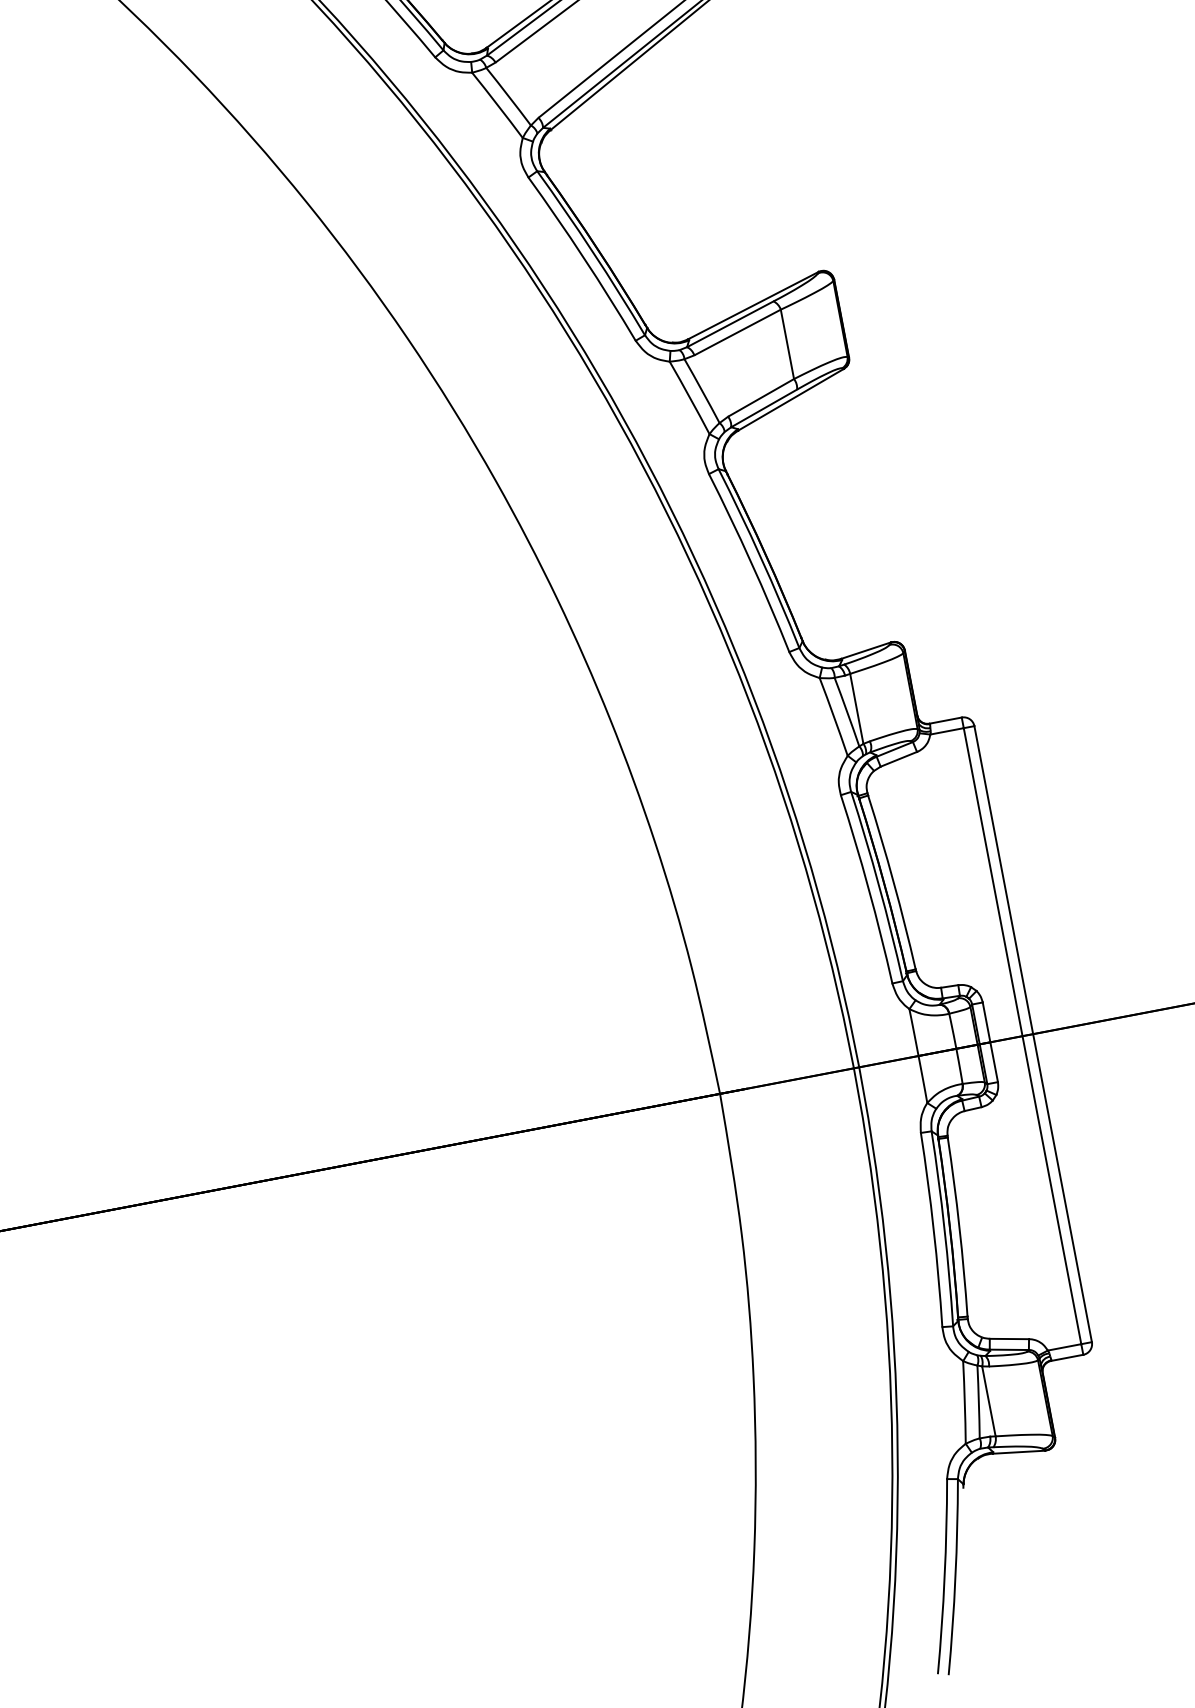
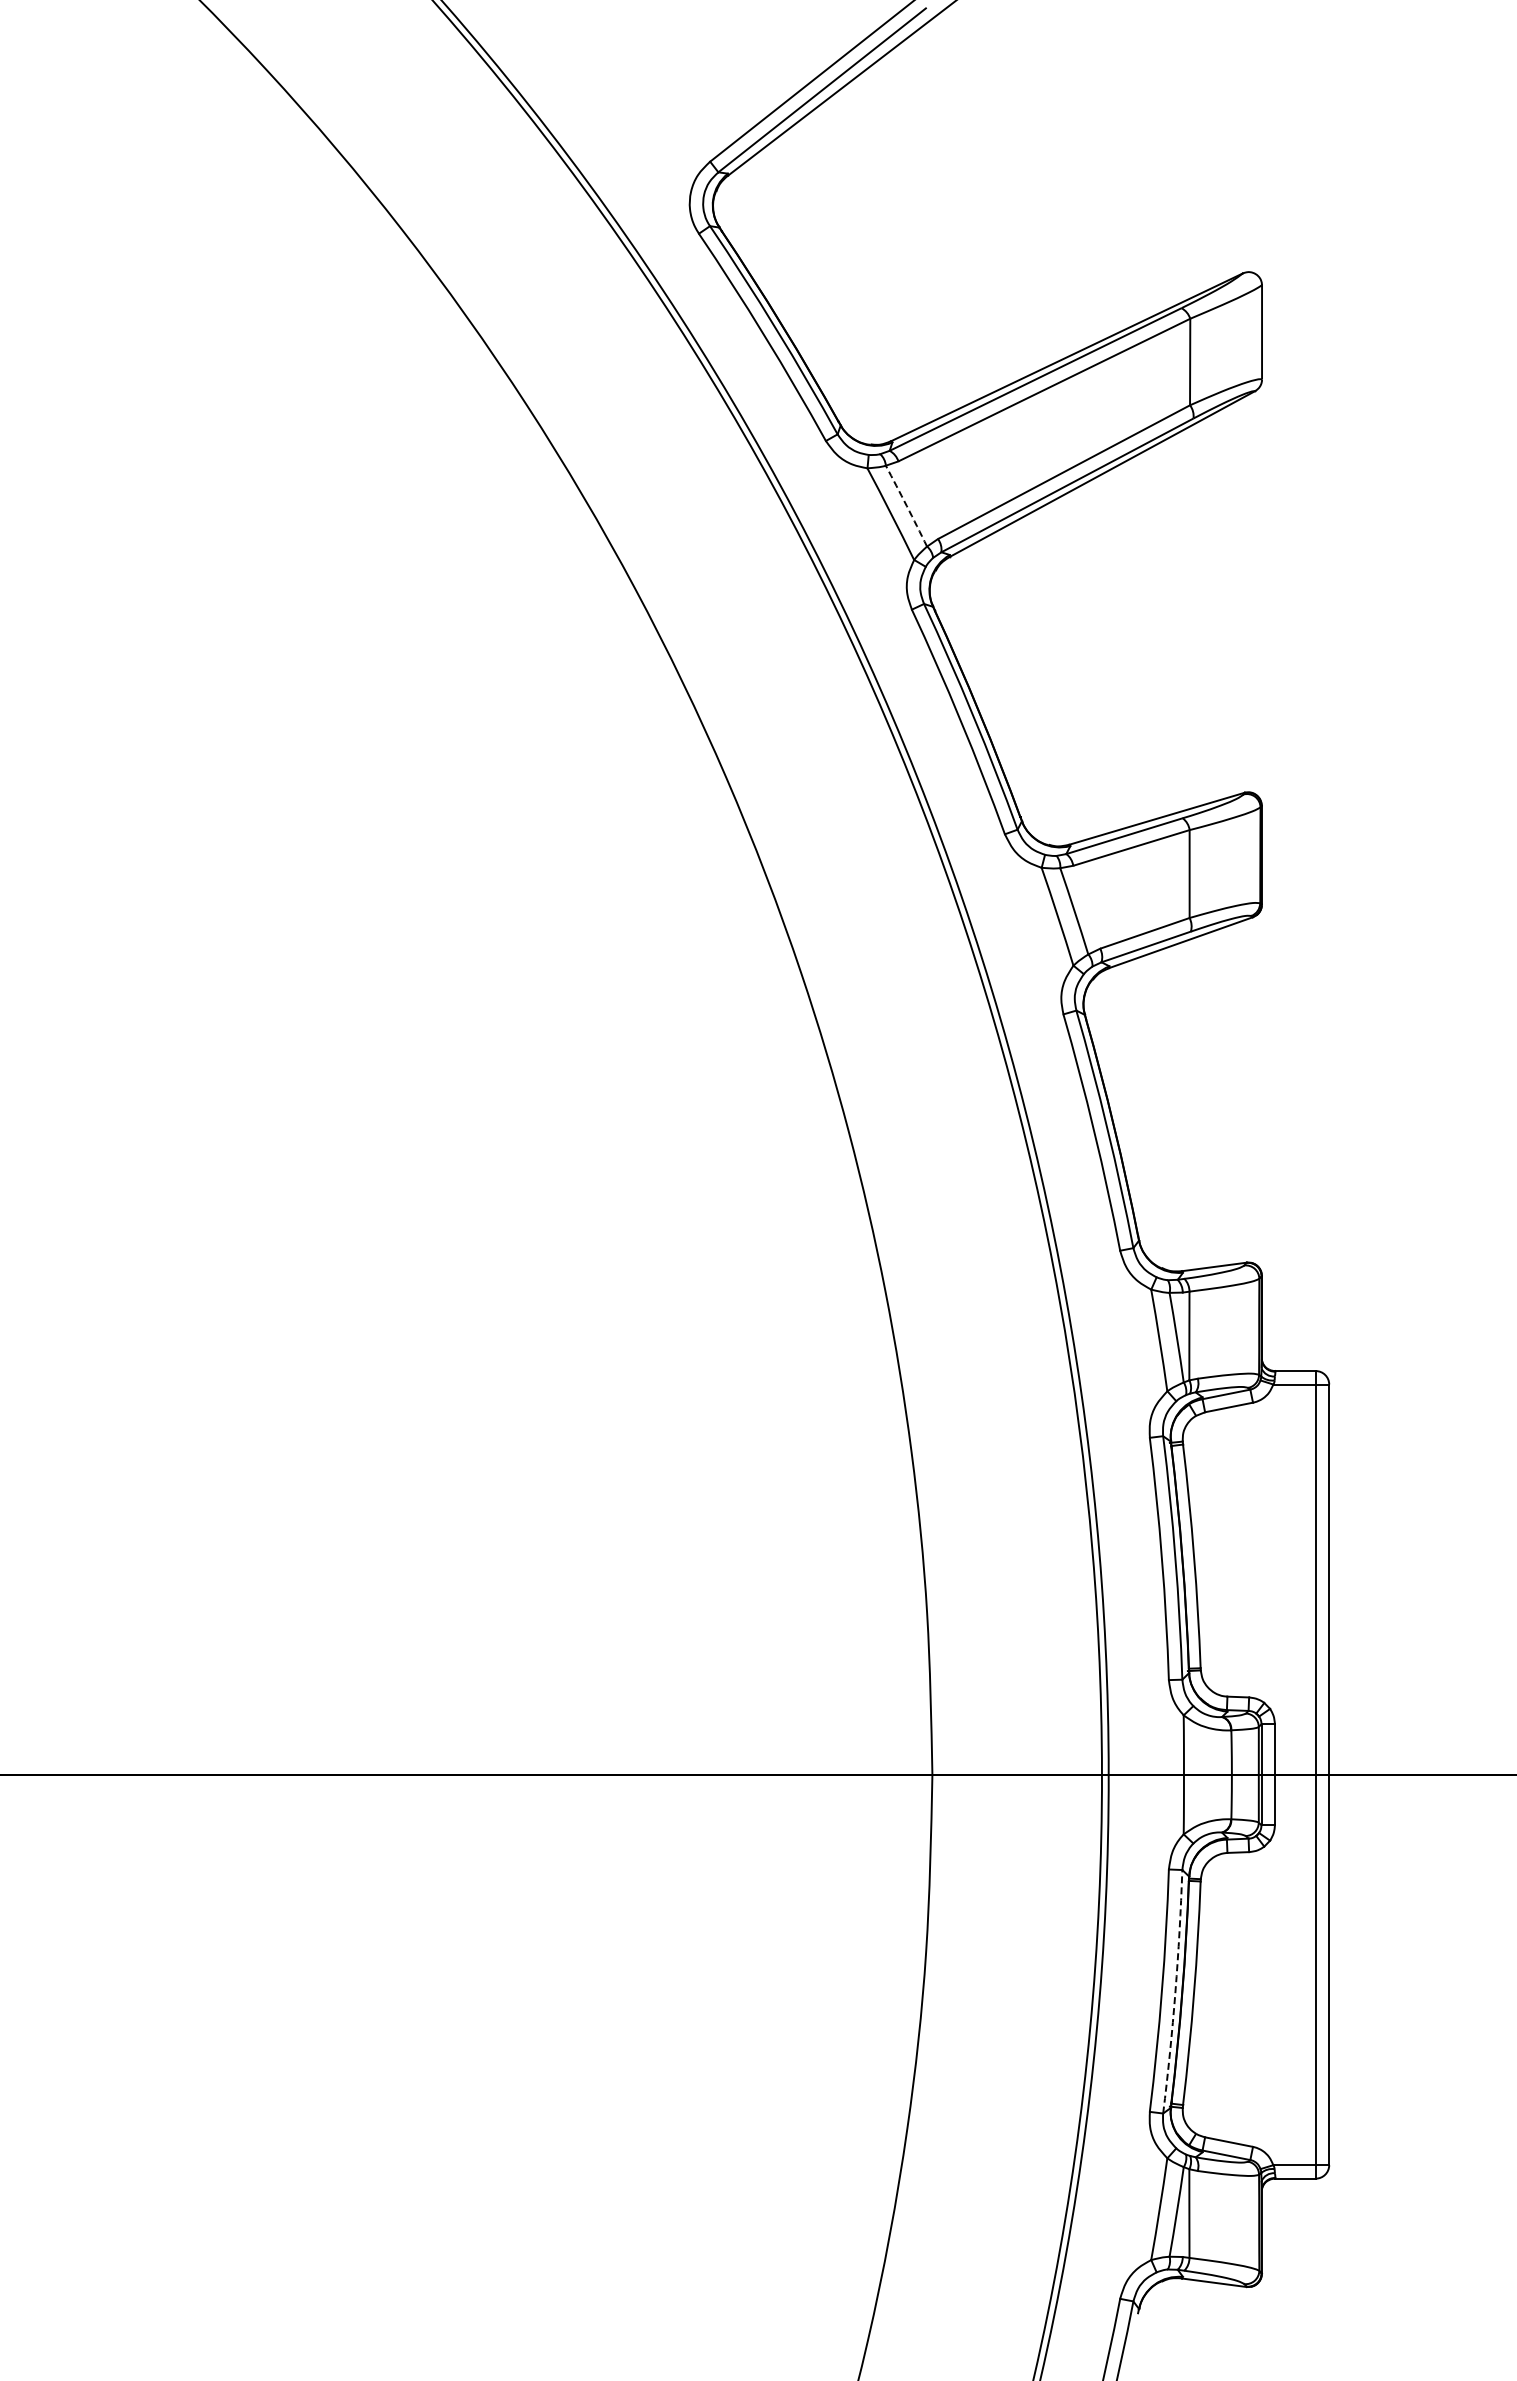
arc: (508, 96) -> (906, 506), solid -> dashed
arc: (944, 1228) -> (1175, 1991), solid -> dashed

